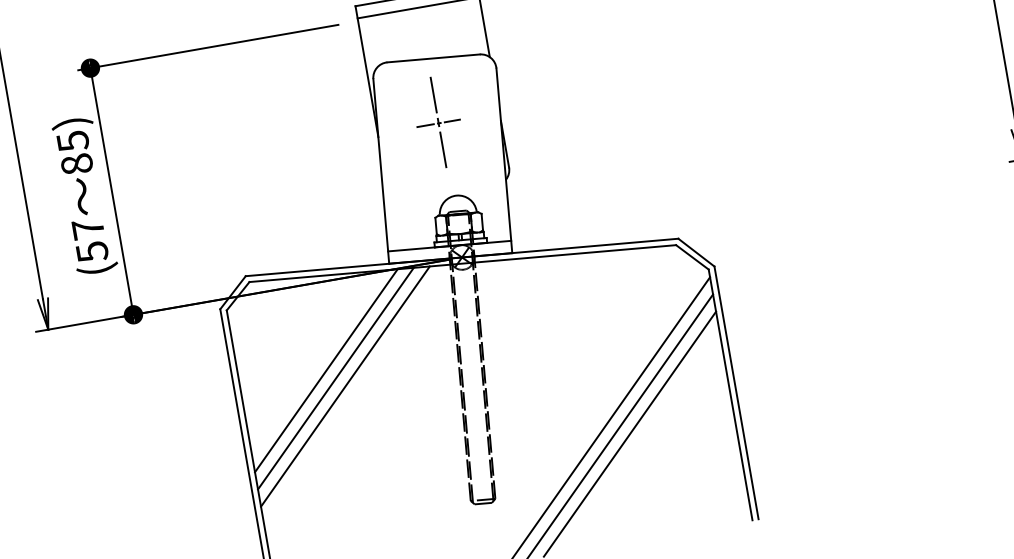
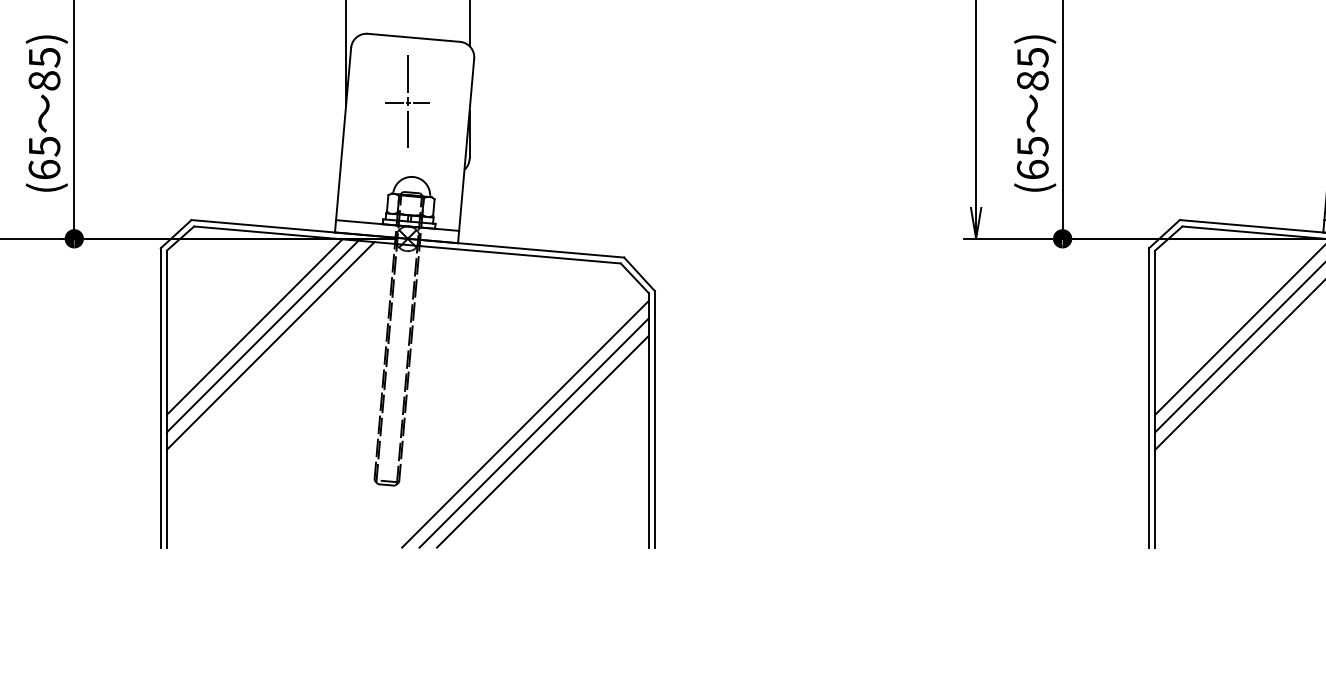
text: (90, 240) -> (44, 158), (57 -> (65

